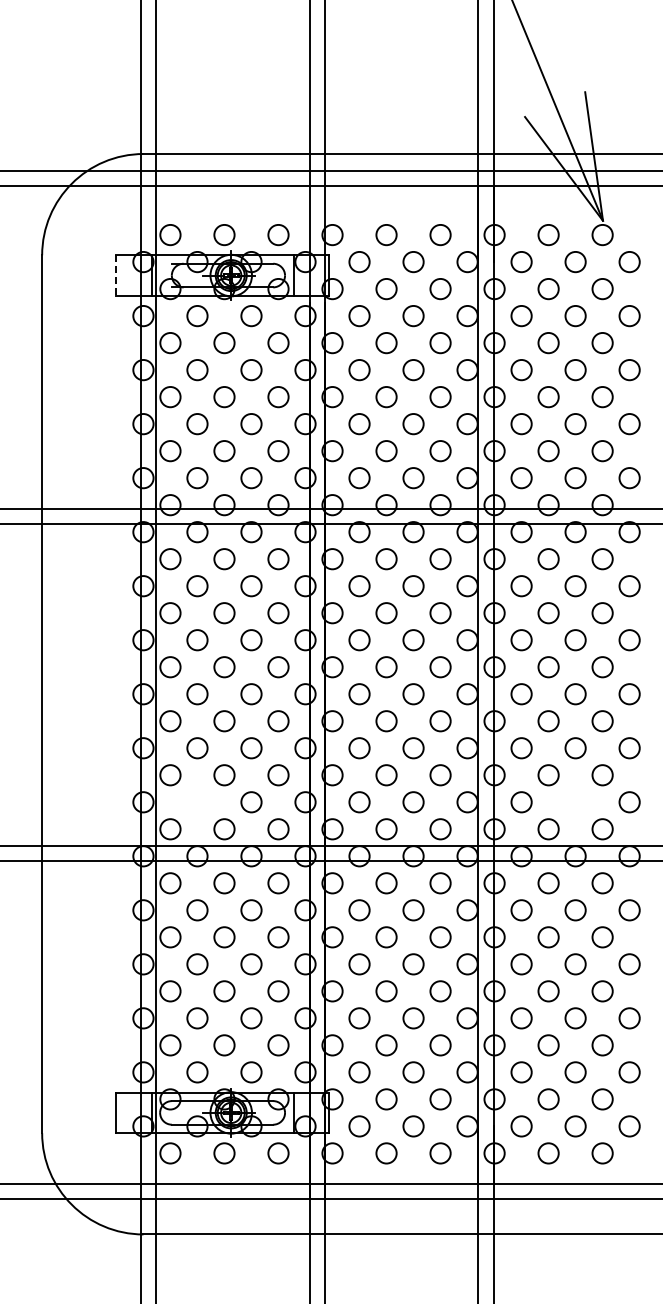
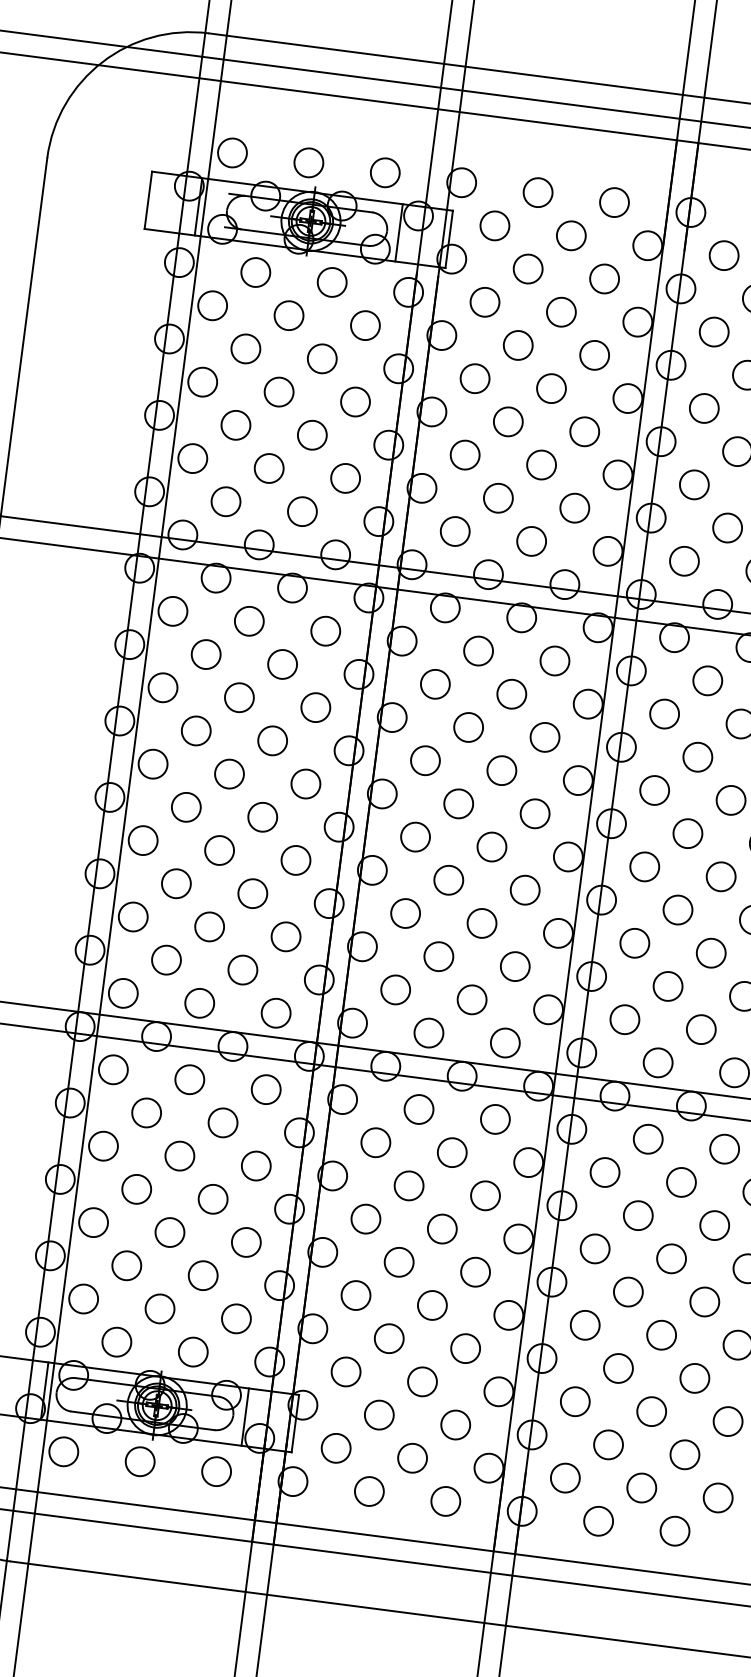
line: (116, 276) -> (148, 201), dashed -> solid
circle: (197, 802) -> (166, 960), added
circle: (575, 802) -> (701, 1029), added

